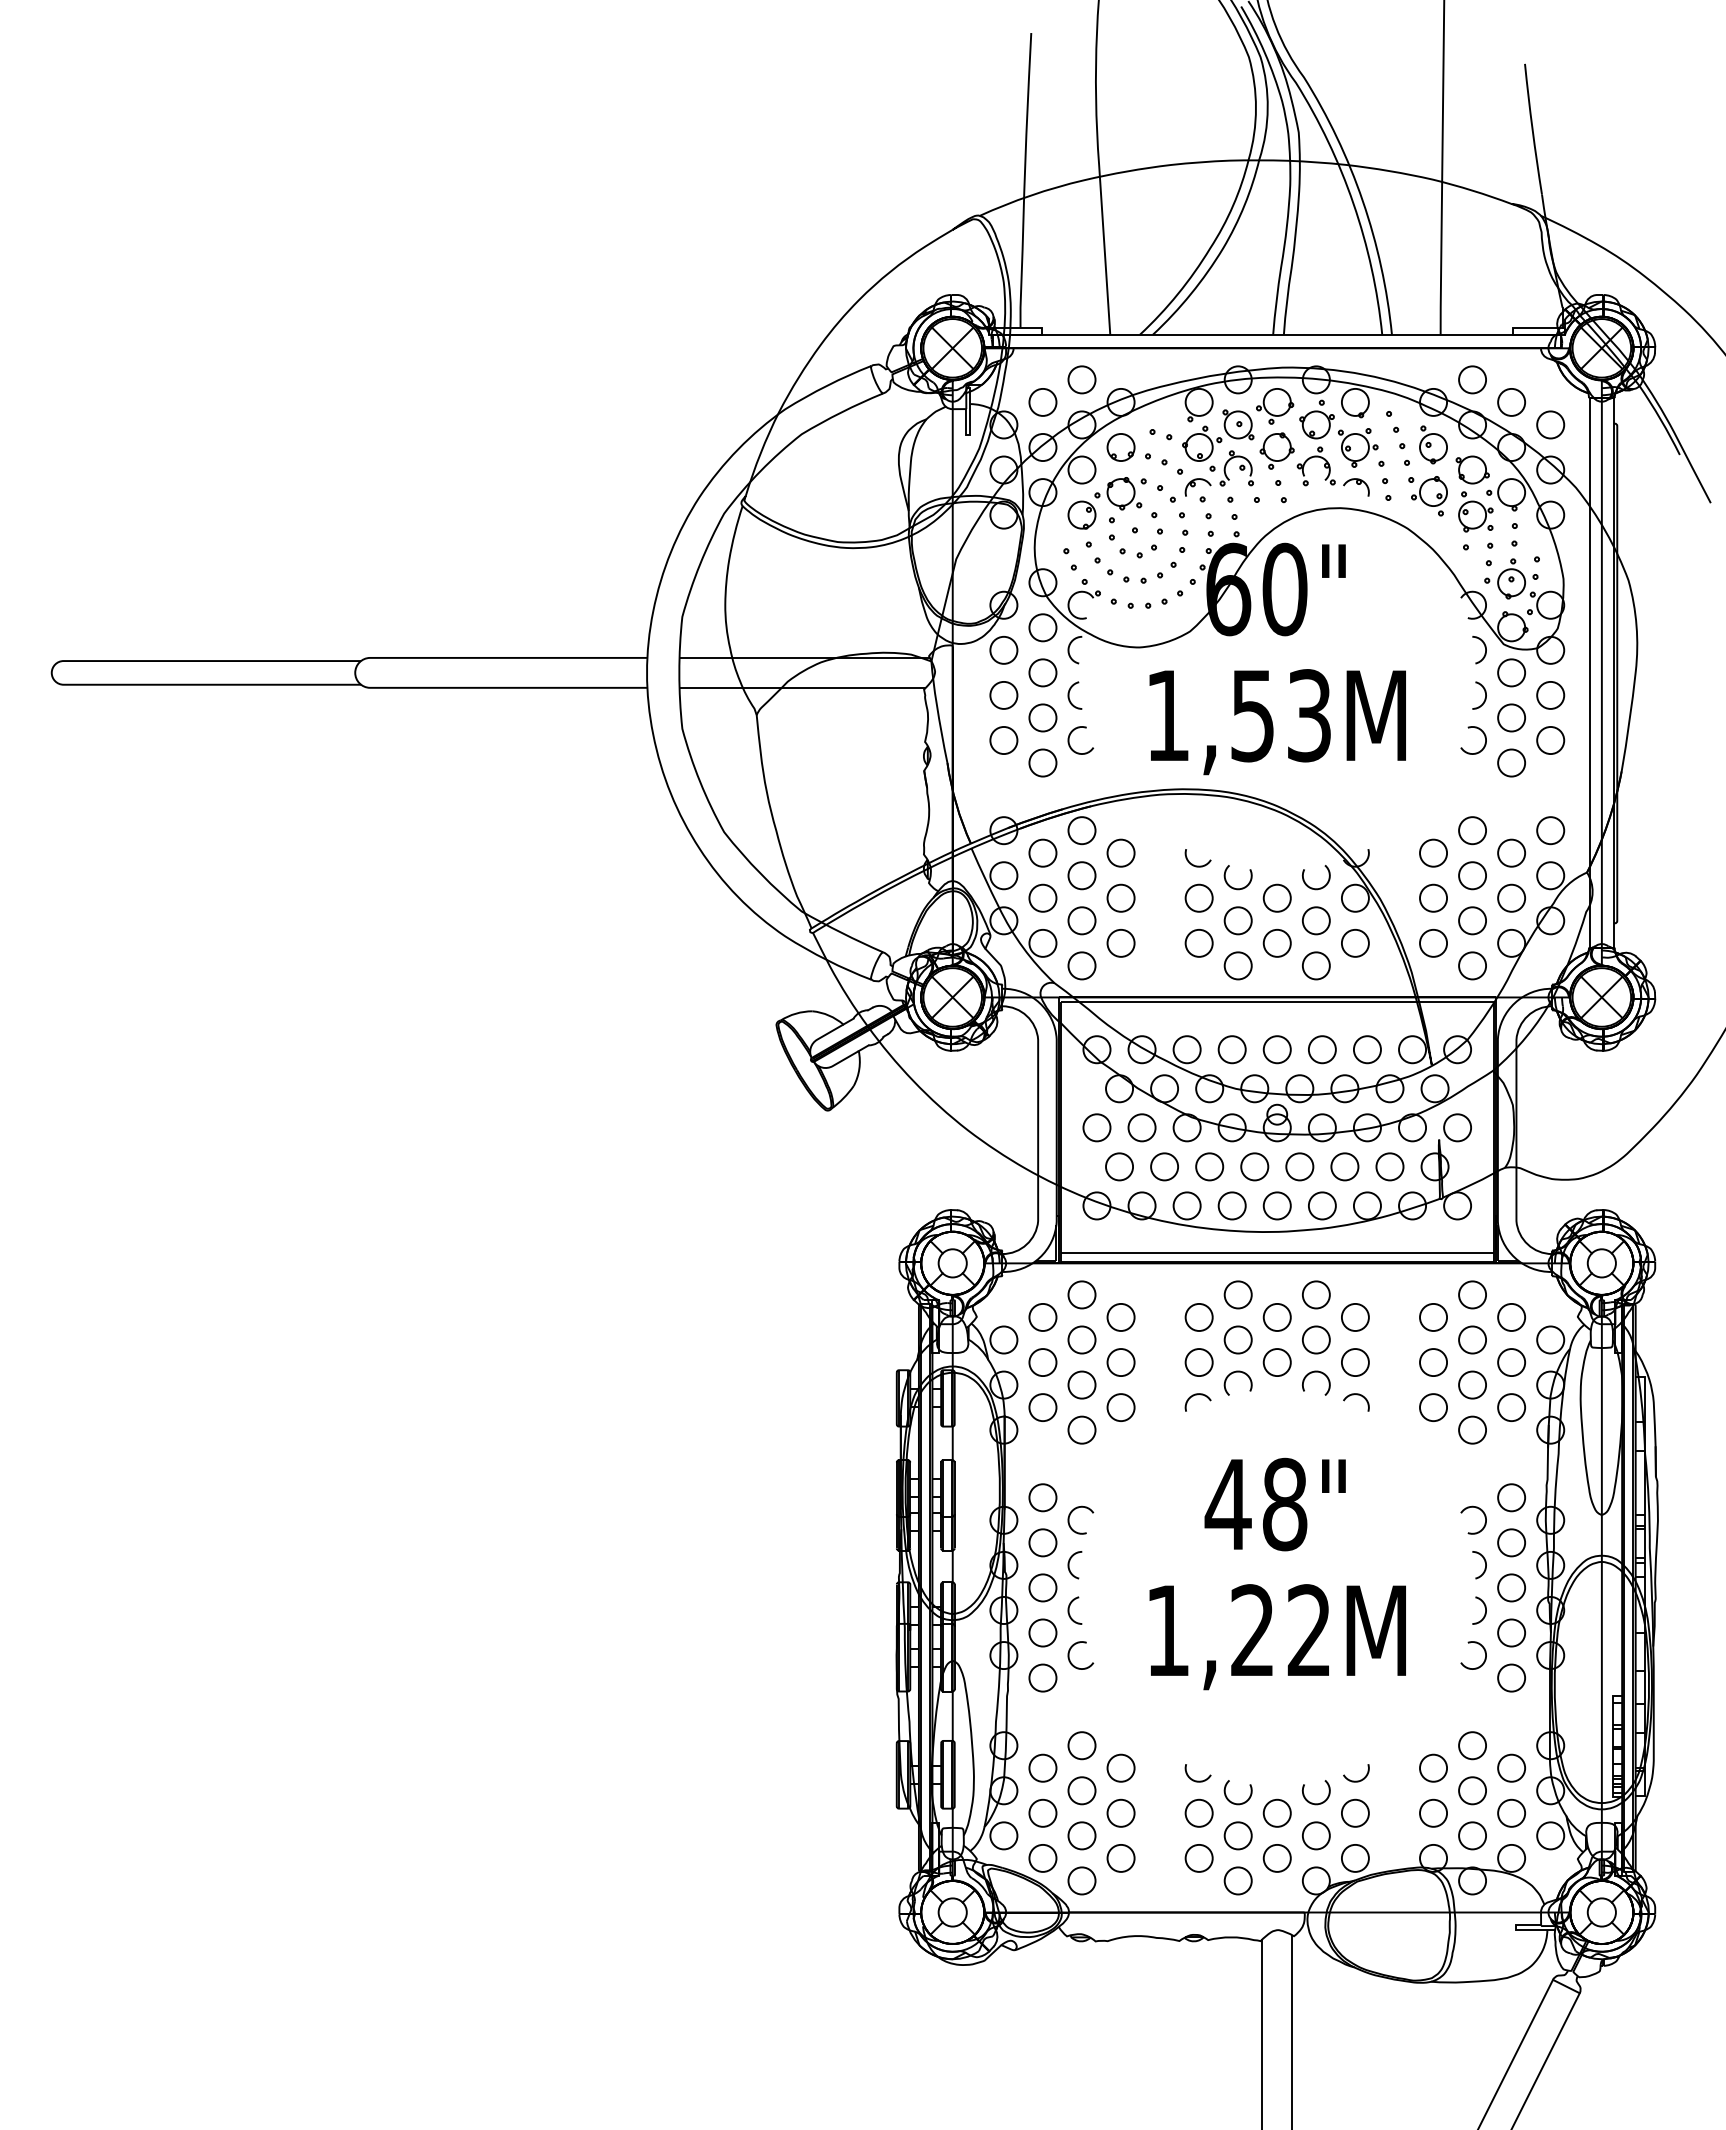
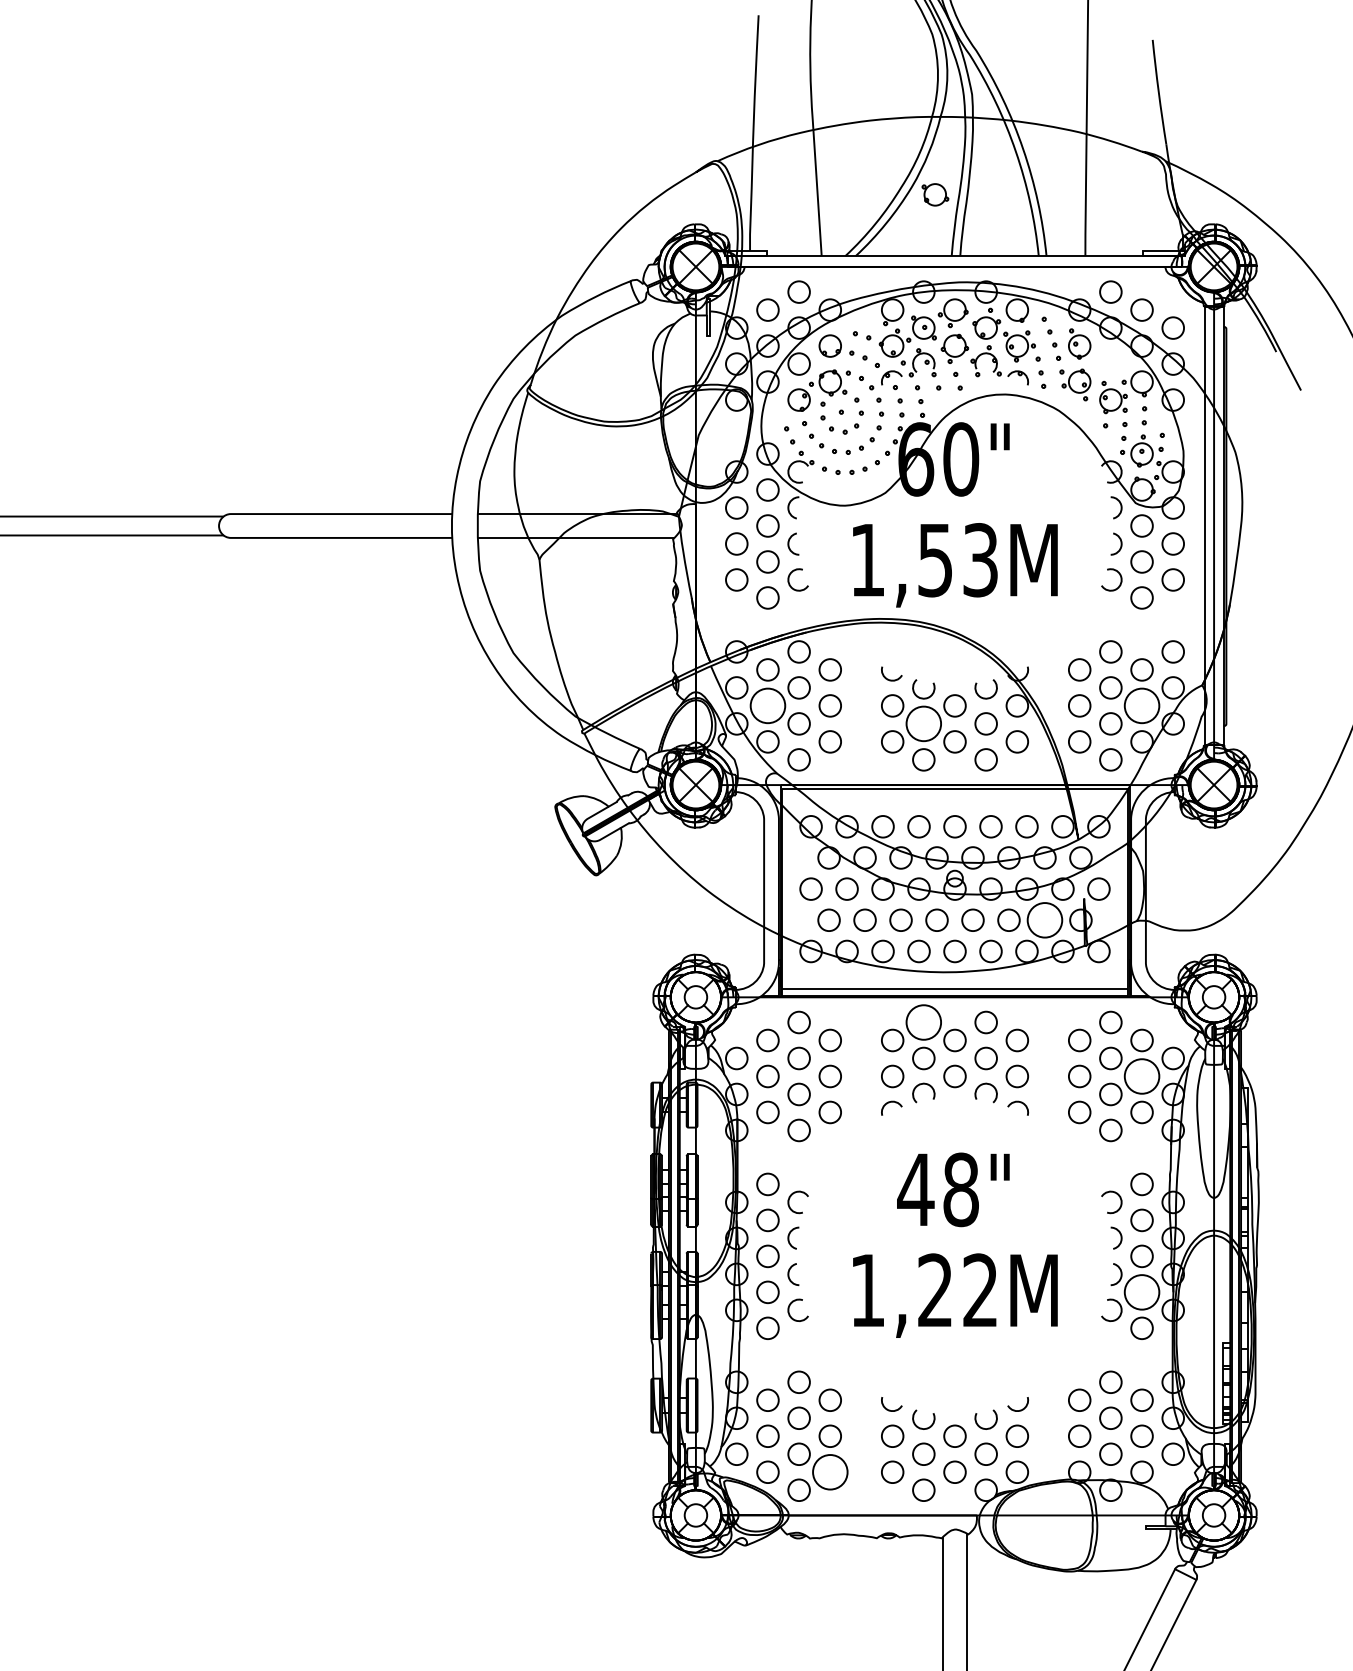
part: (1472, 469) -> (935, 194), moved
circle: (1042, 897) -> (767, 705), size x1.6
circle: (1511, 897) -> (1141, 705), size x1.6
circle: (1237, 920) -> (923, 723), size x1.6
circle: (1389, 1166) -> (1044, 920), size x1.6
circle: (1237, 1294) -> (923, 1022), size x1.6
circle: (1511, 1362) -> (1141, 1076), size x1.6
circle: (1511, 1632) -> (1141, 1291), size x1.6
circle: (1120, 1857) -> (829, 1471), size x1.6

